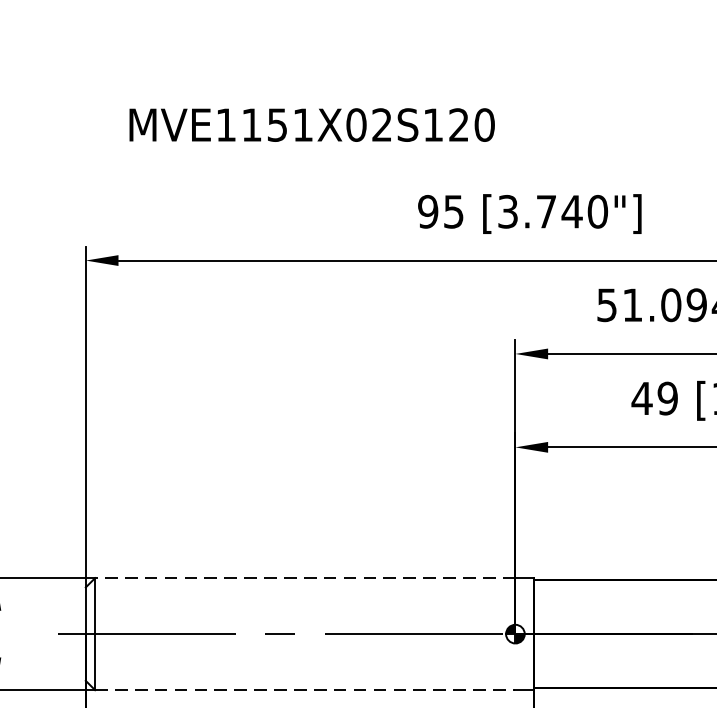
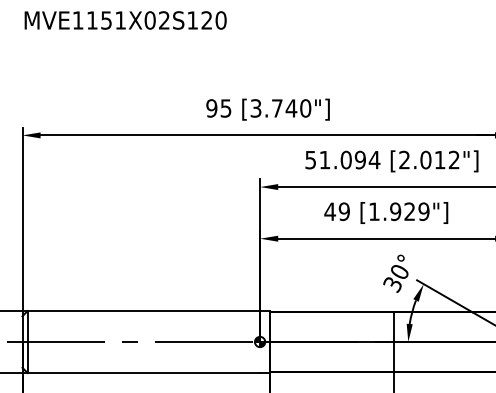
text: (311, 125) -> (125, 20), moved
line: (304, 578) -> (143, 311), dashed -> solid
line: (306, 691) -> (144, 373), dashed -> solid

